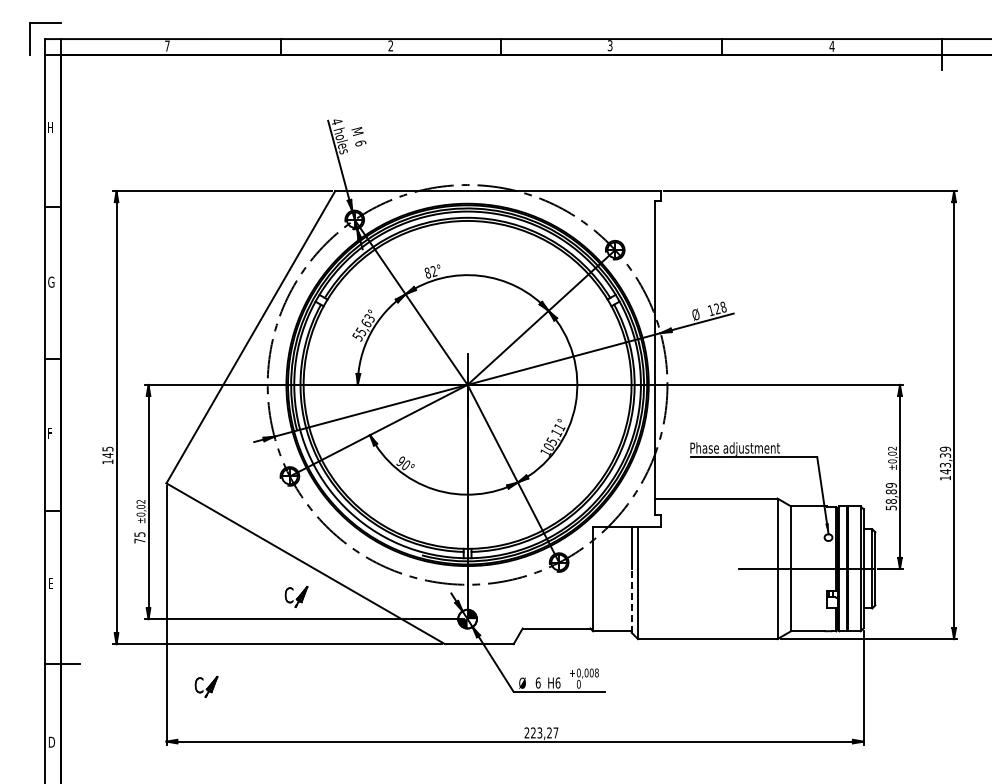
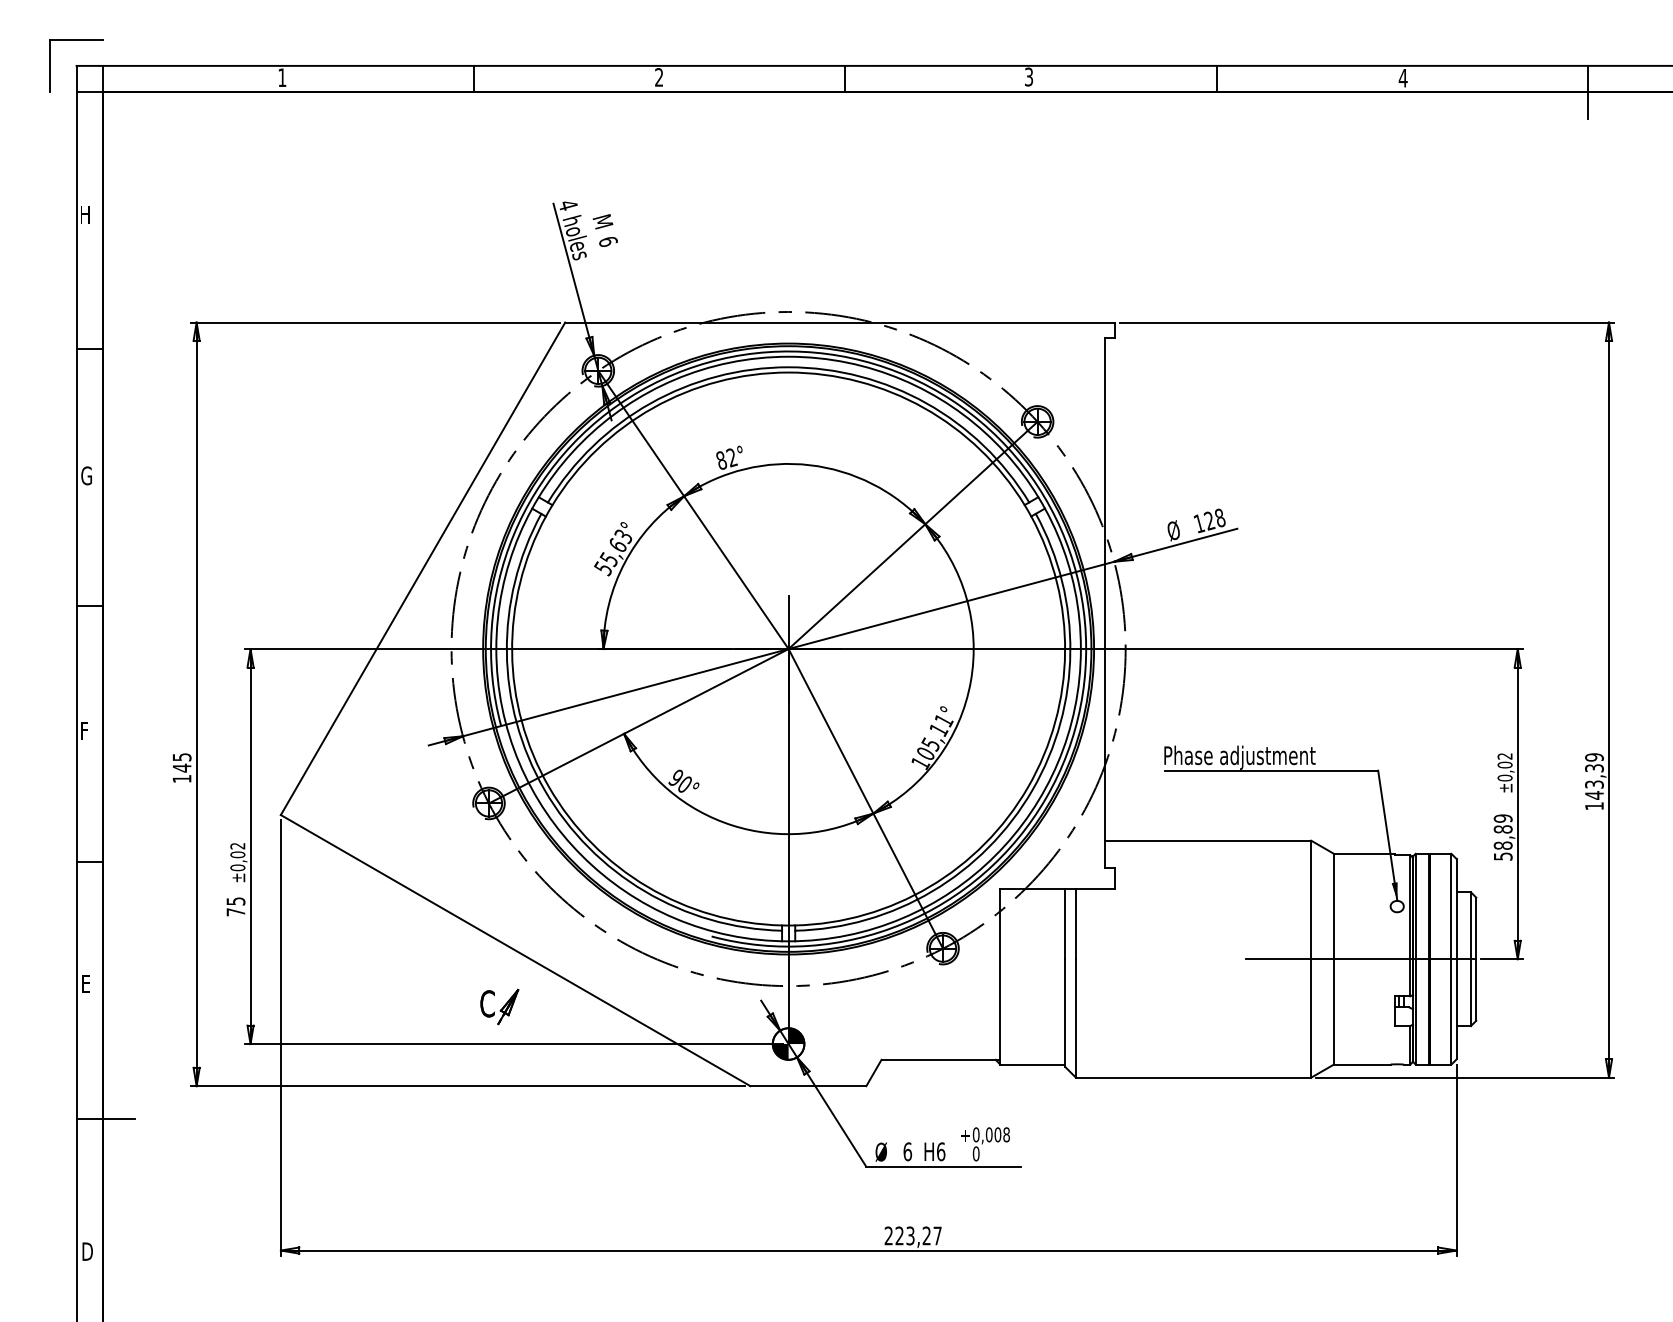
text: (167, 45) -> (282, 76), 7 -> 1
line: (631, 600) -> (1064, 1012), dashed -> solid
part: (206, 686) -> (348, 1157), removed

